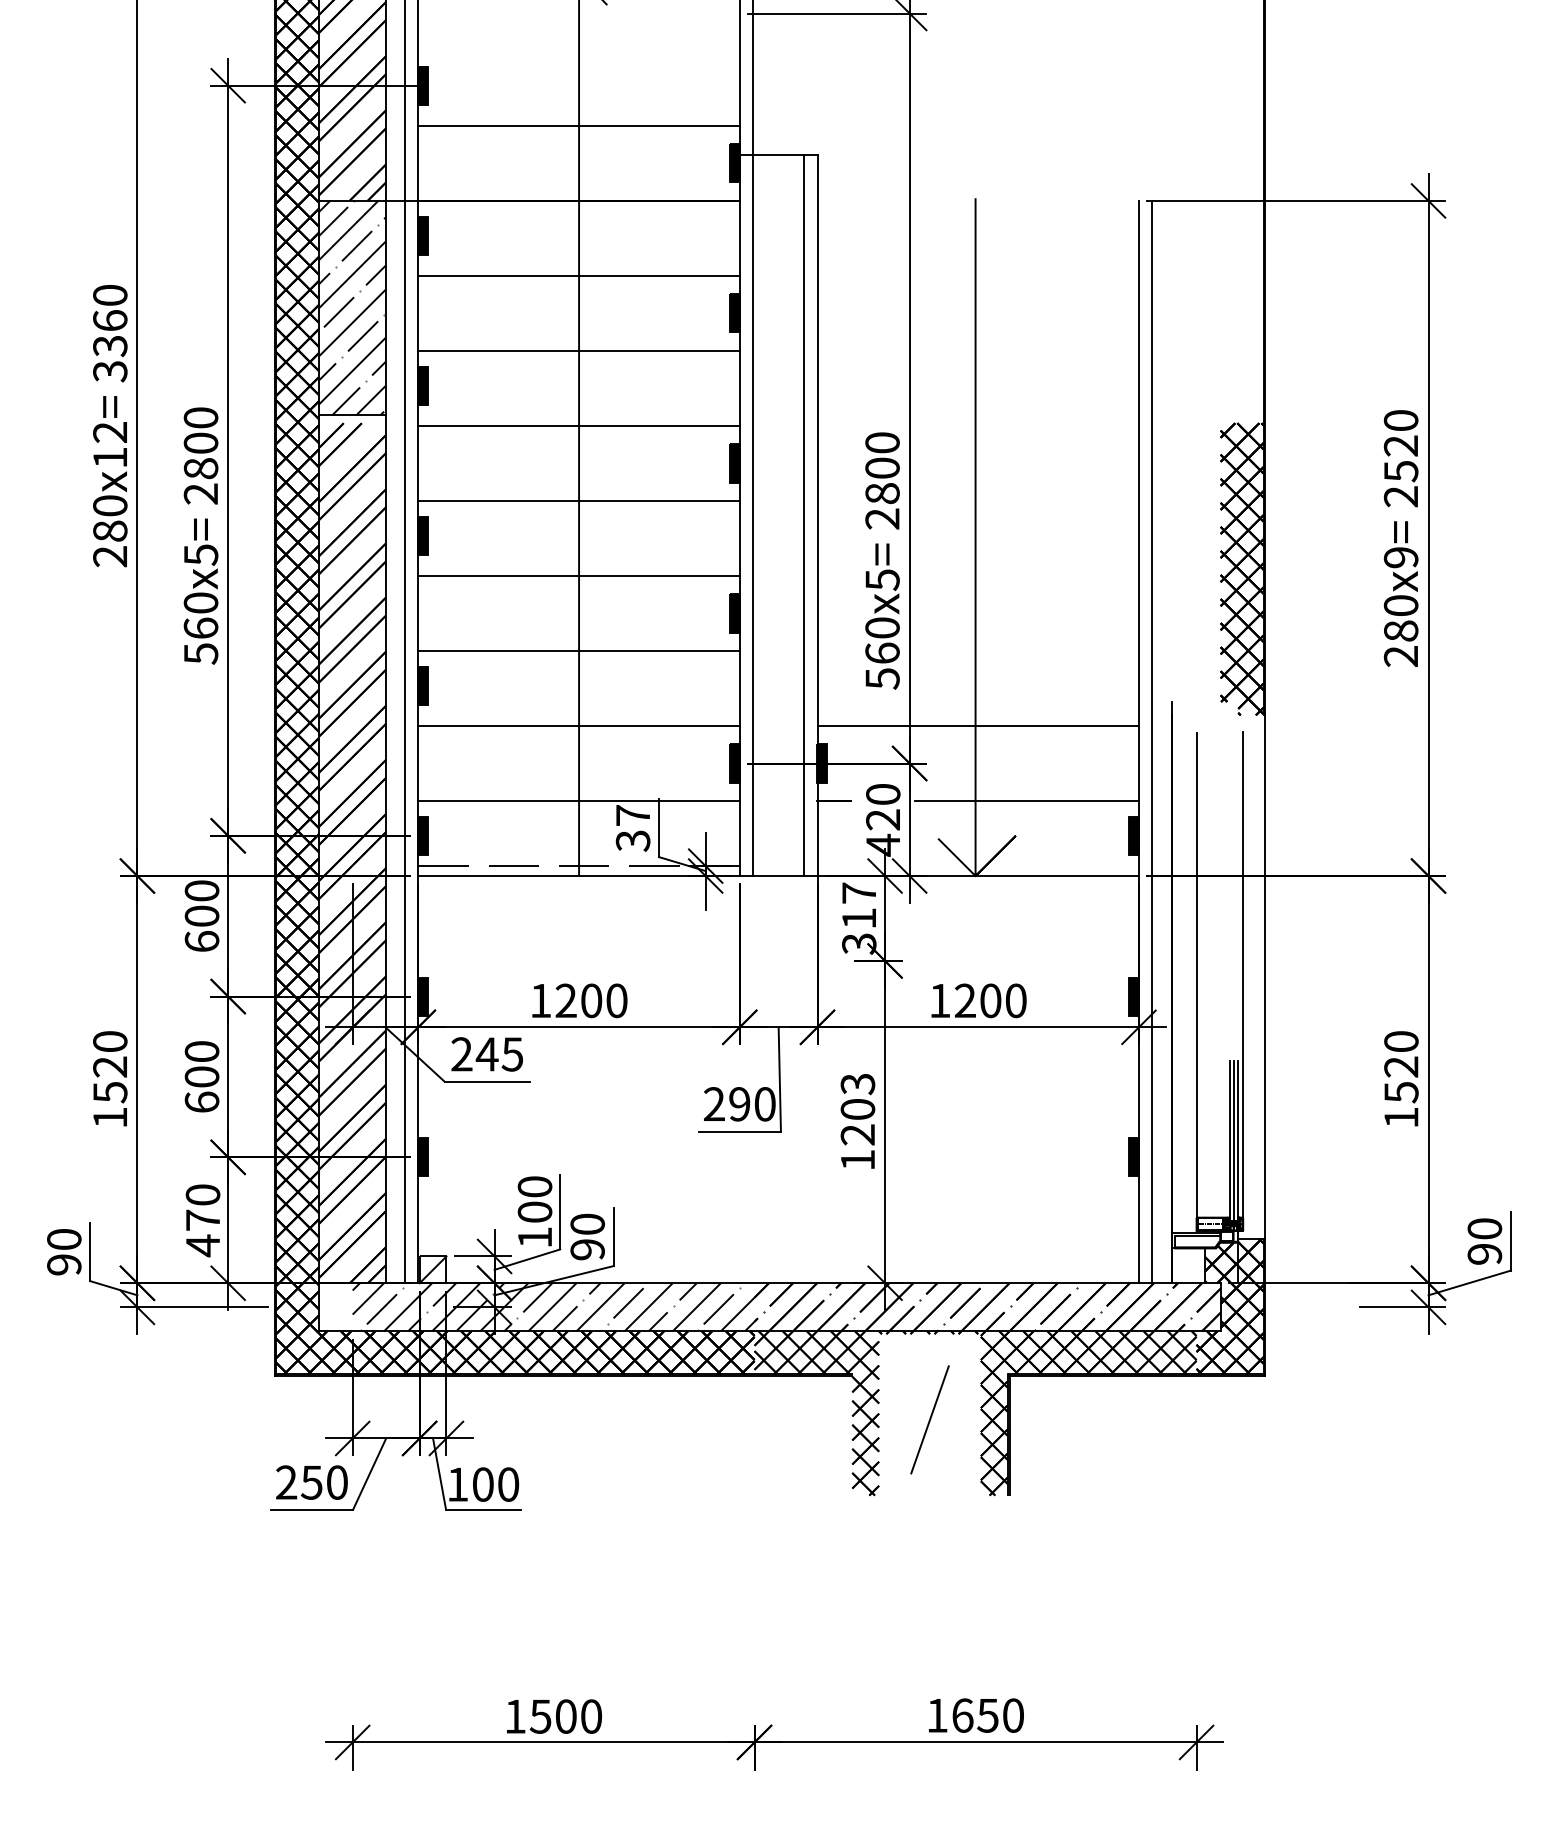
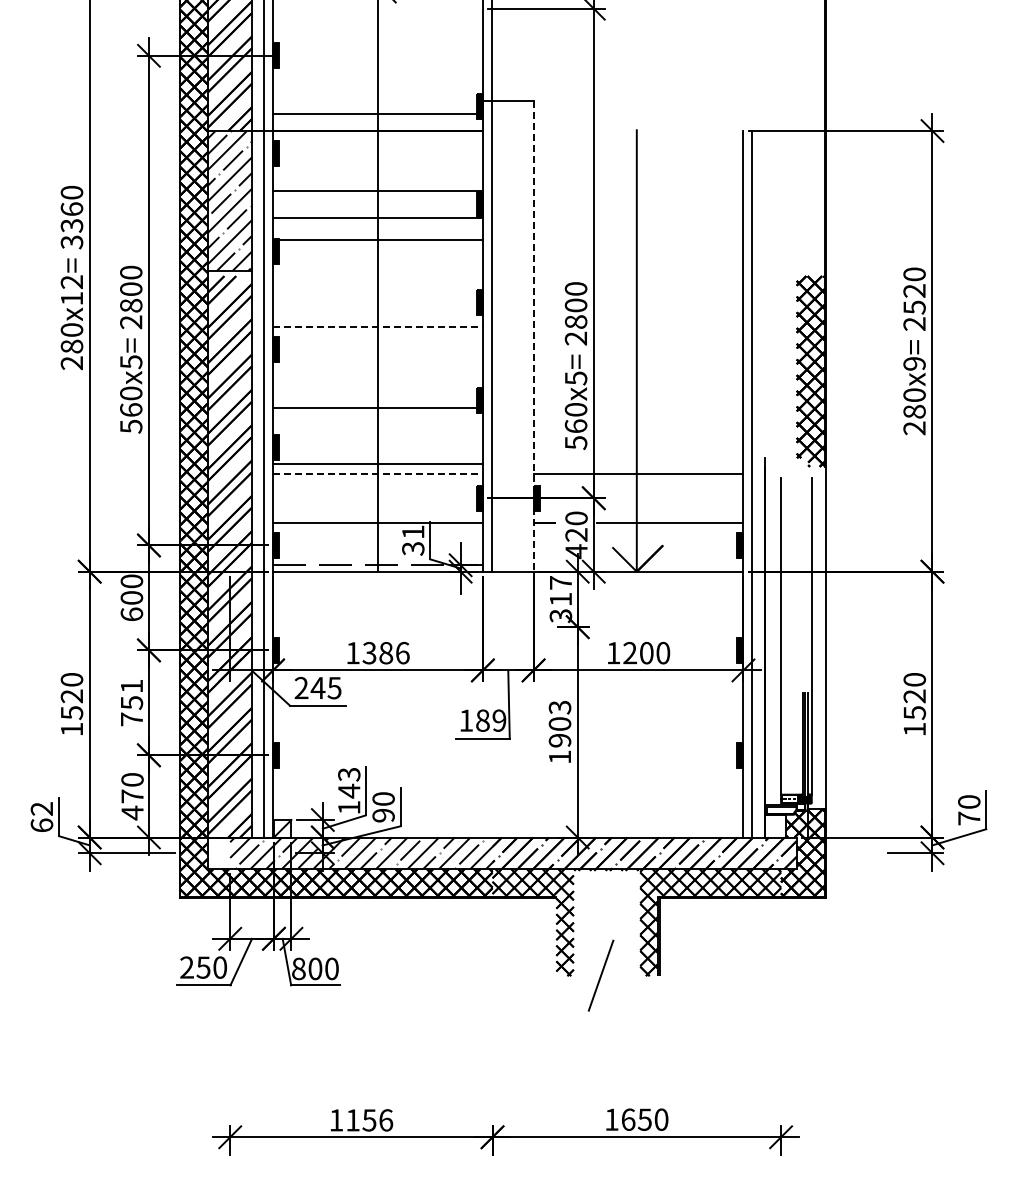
line: (578, 126) -> (377, 114), moved
line: (578, 275) -> (377, 217), moved
line: (578, 350) -> (377, 190), moved
line: (578, 425) -> (377, 239), moved
line: (579, 500) -> (378, 326), solid -> dashed
line: (803, 515) -> (524, 336), removed
line: (817, 517) -> (533, 337), solid -> dashed
line: (578, 575) -> (377, 407), moved
line: (578, 650) -> (377, 463), moved
line: (579, 725) -> (378, 473), solid -> dashed
text: (633, 814) -> (413, 531), 37 -> 31
text: (590, 999) -> (385, 652), 1200 -> 1386
text: (201, 1076) -> (131, 702), 600 -> 751
text: (739, 1104) -> (482, 720), 290 -> 189
text: (858, 1134) -> (560, 740), 1203 -> 1903
text: (535, 1198) -> (349, 782), 100 -> 143
text: (63, 1252) -> (41, 817), 90 -> 62
text: (1485, 1254) -> (969, 818), 90 -> 70
line: (930, 1419) -> (601, 975), moved
text: (457, 1483) -> (298, 968), 100 -> 800
text: (566, 1716) -> (369, 1120), 1500 -> 1156

